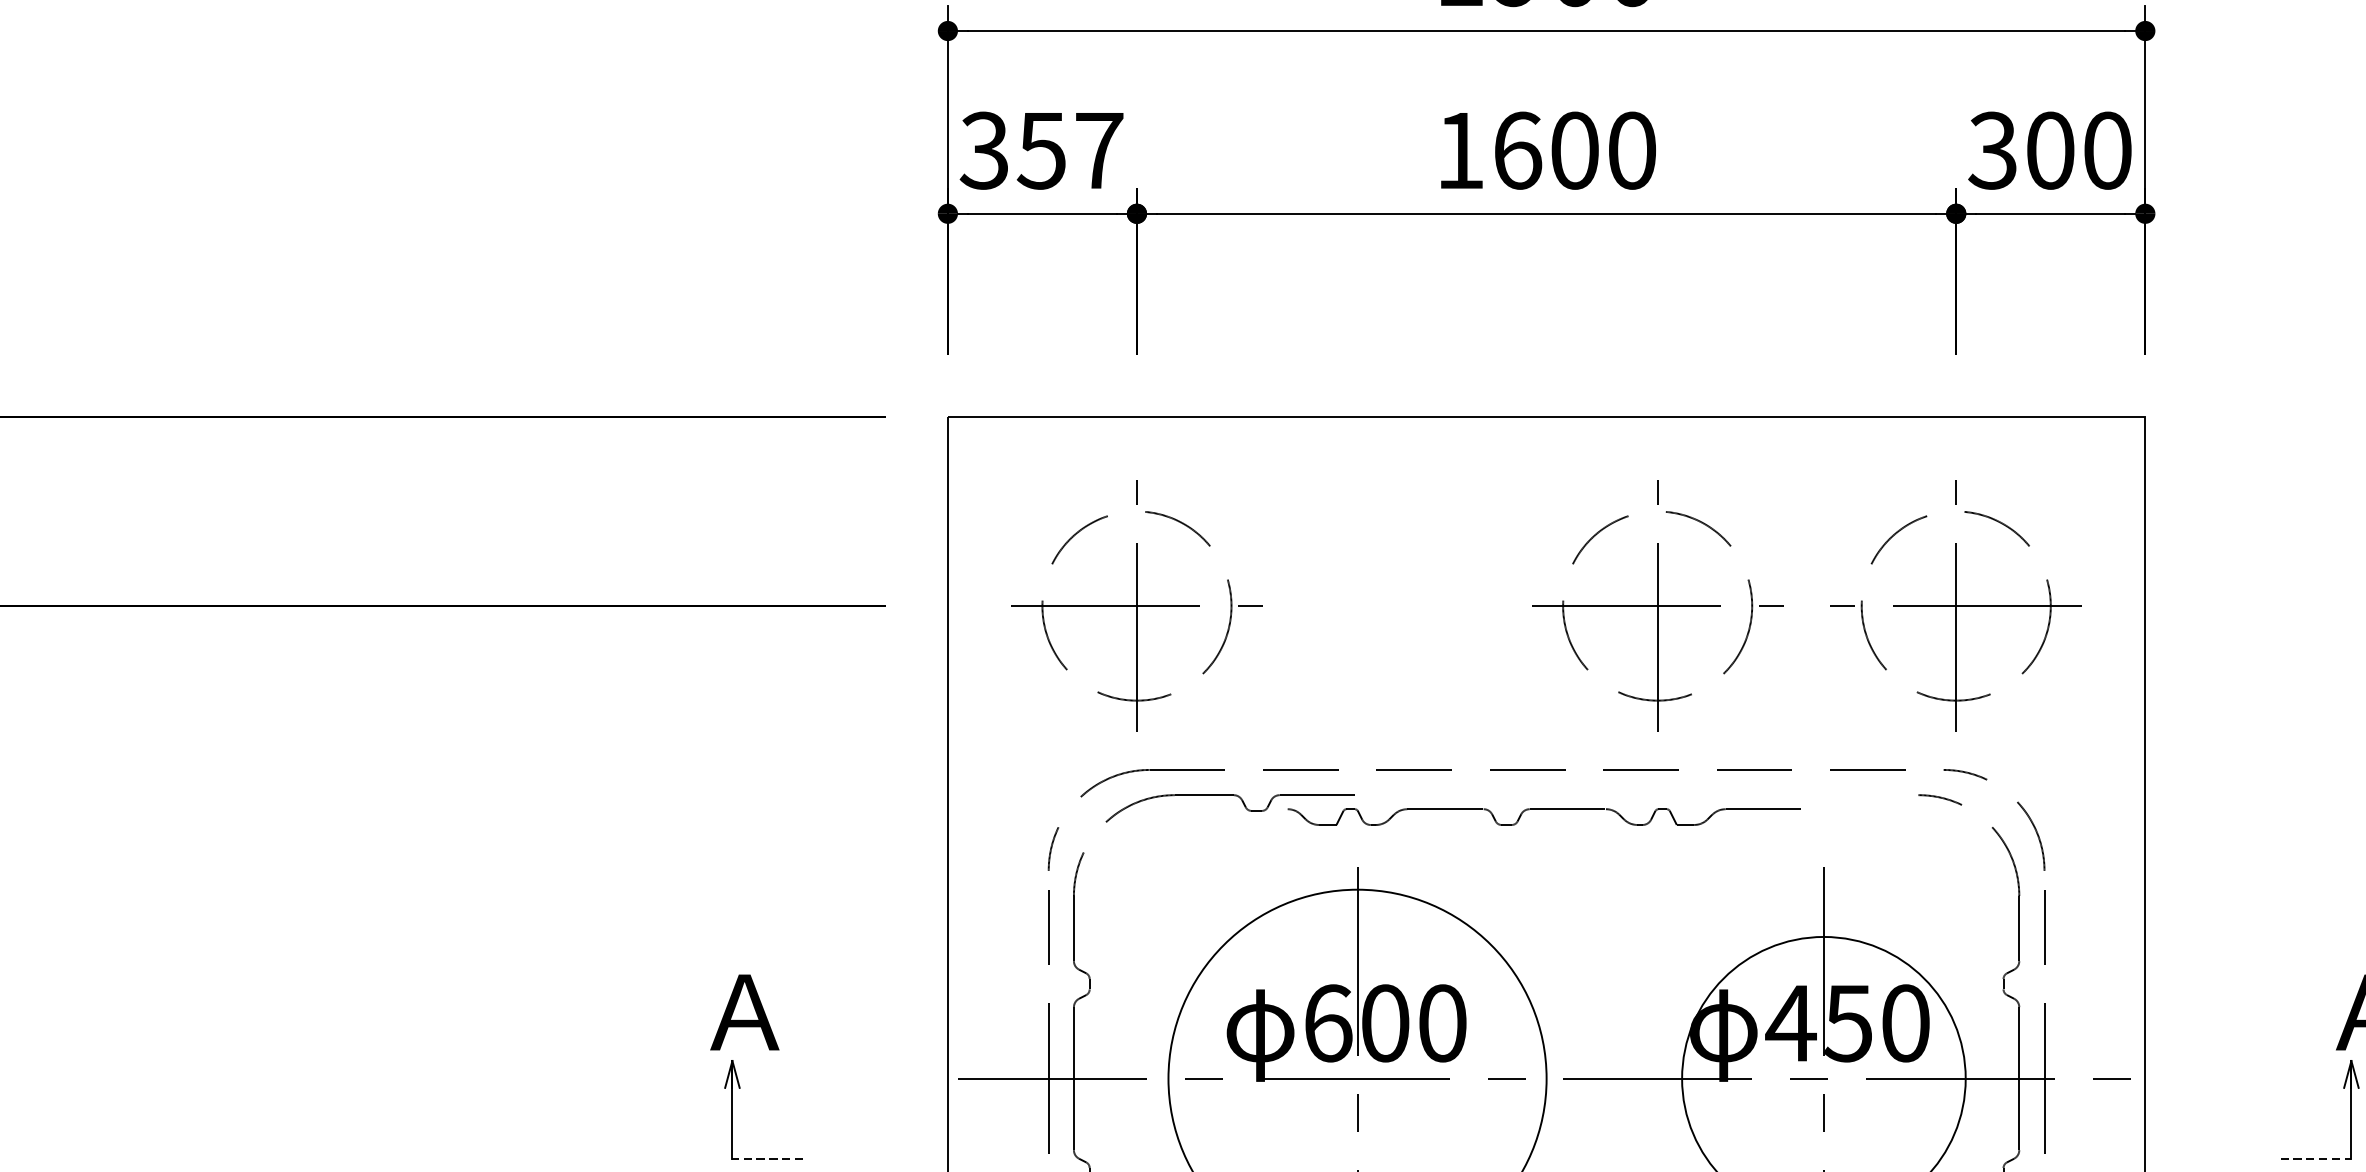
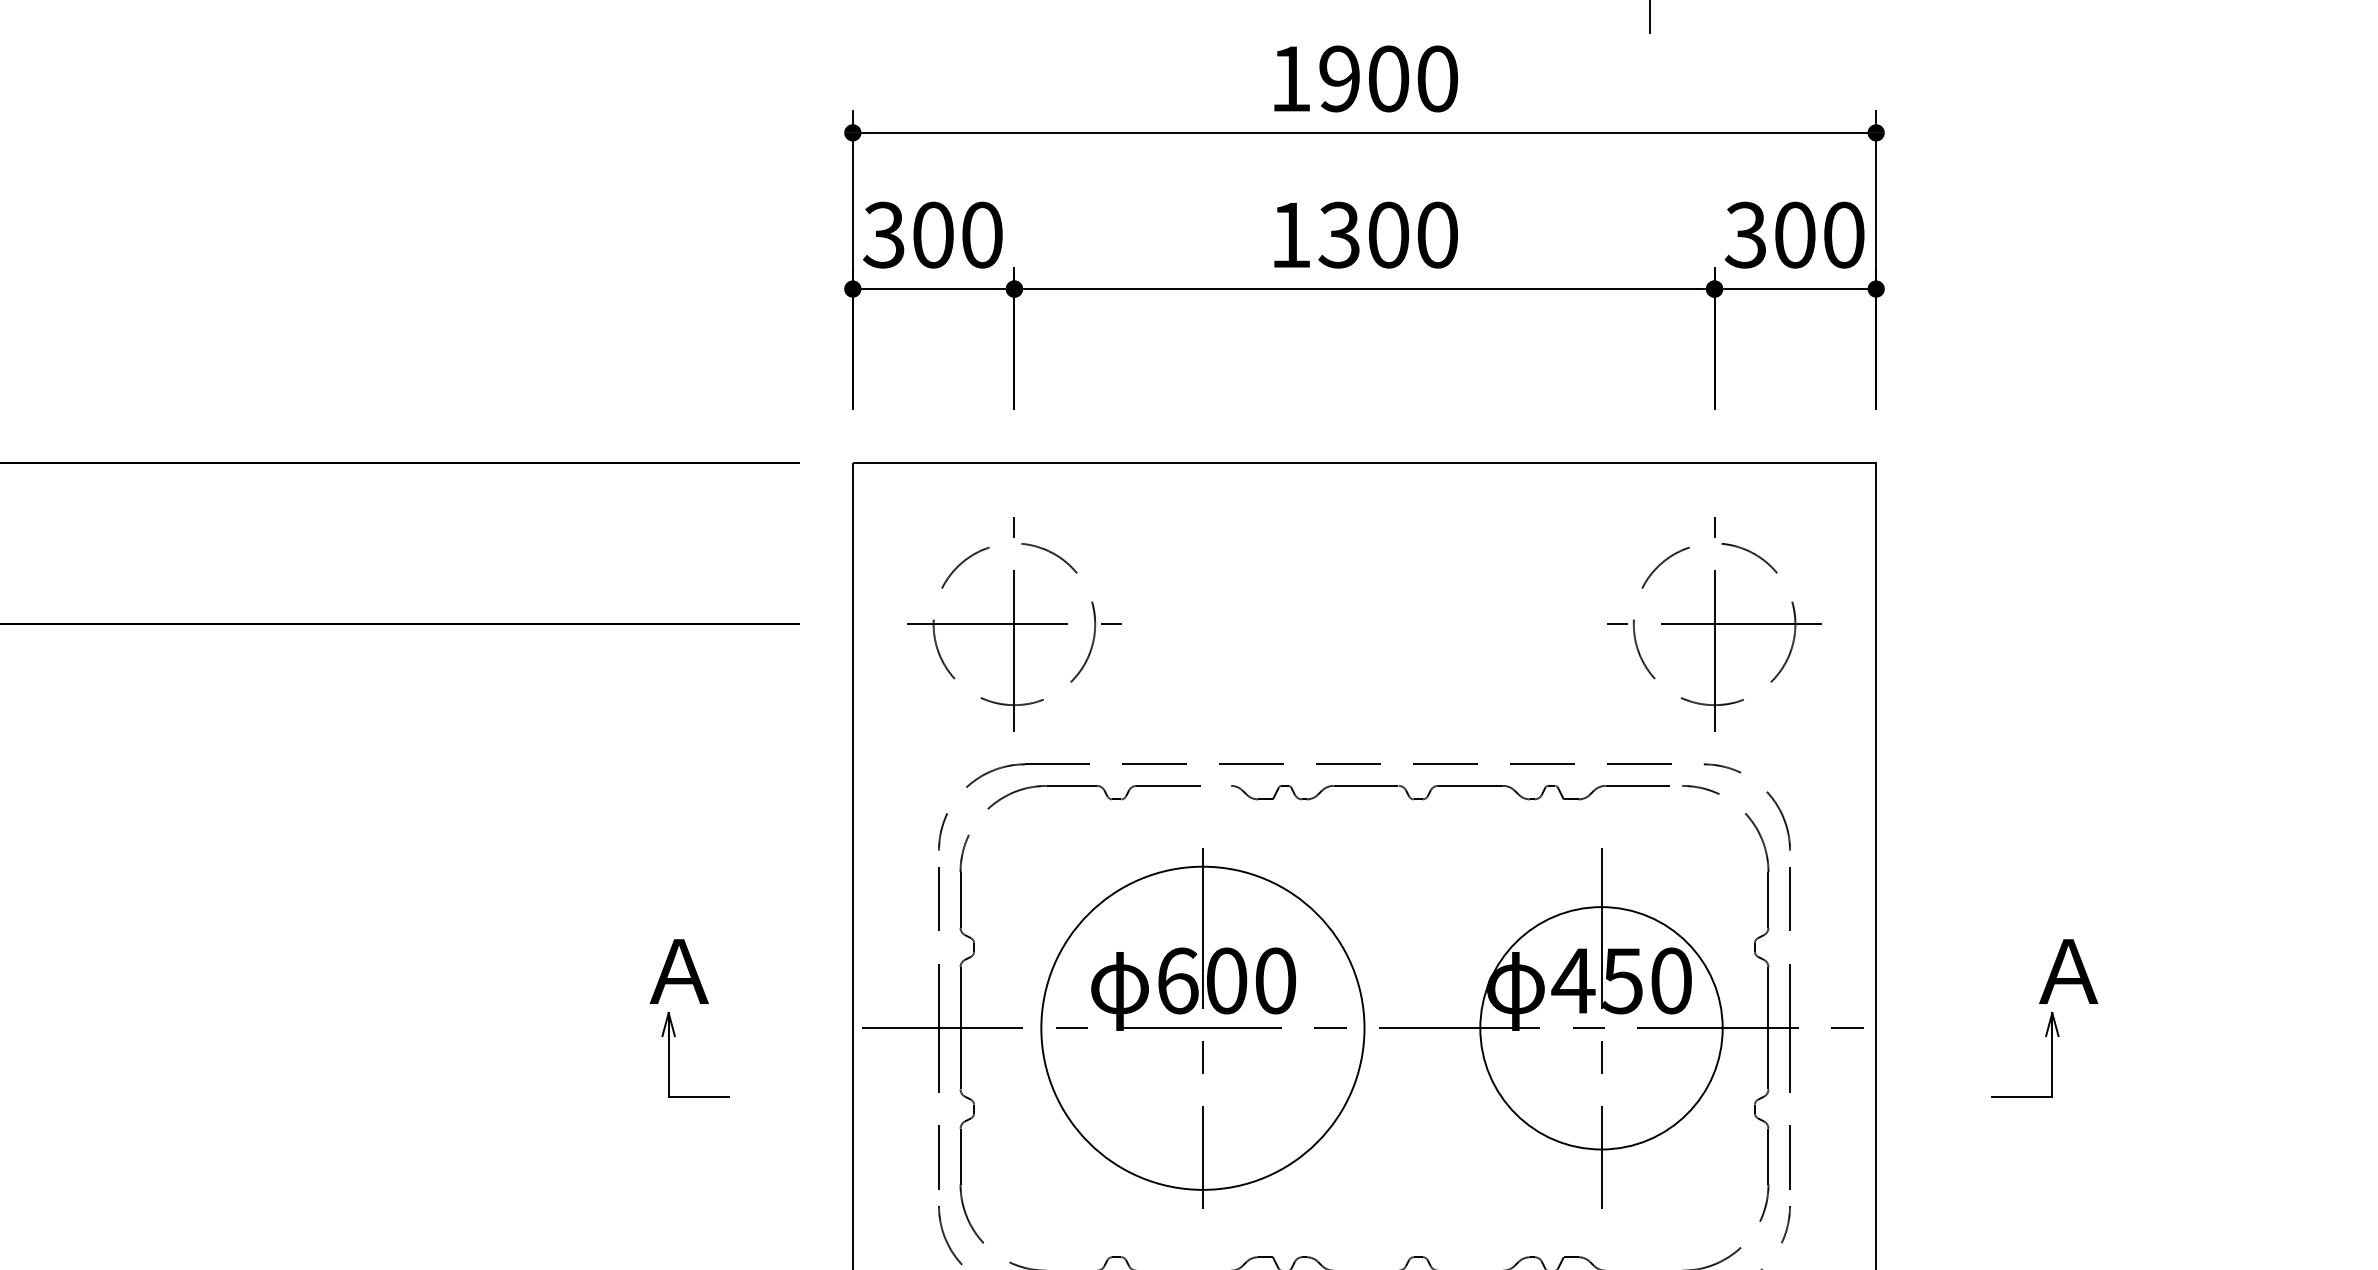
text: (1069, 149) -> (956, 234), 357 -> 300
text: (1517, 149) -> (1339, 234), 1600 -> 1300
part: (1657, 606) -> (1459, 624), removed
part: (1544, 816) -> (1450, 792), moved
line: (767, 1158) -> (698, 1096), dashed -> solid
line: (2316, 1158) -> (2022, 1096), dashed -> solid

